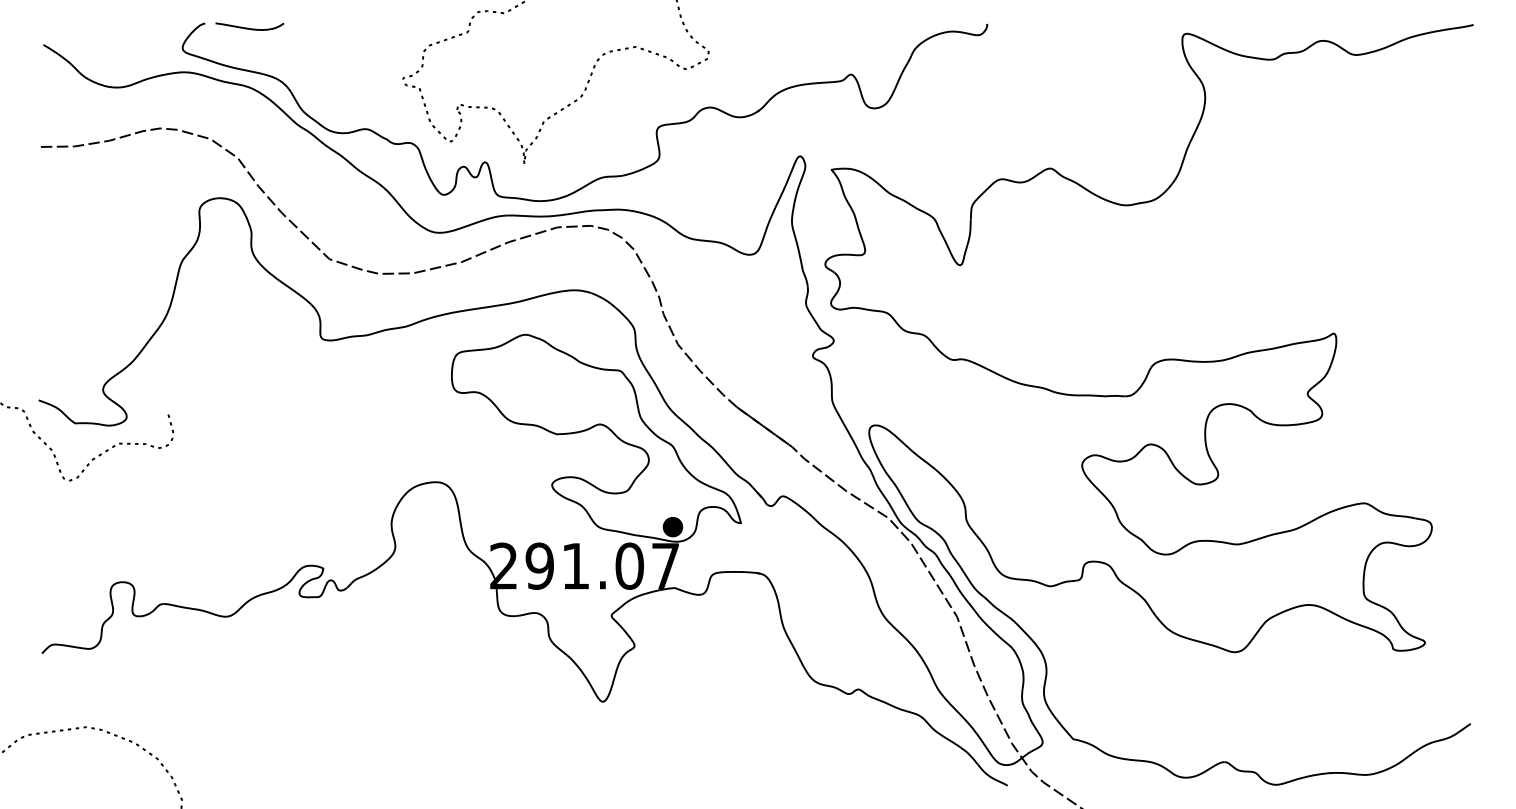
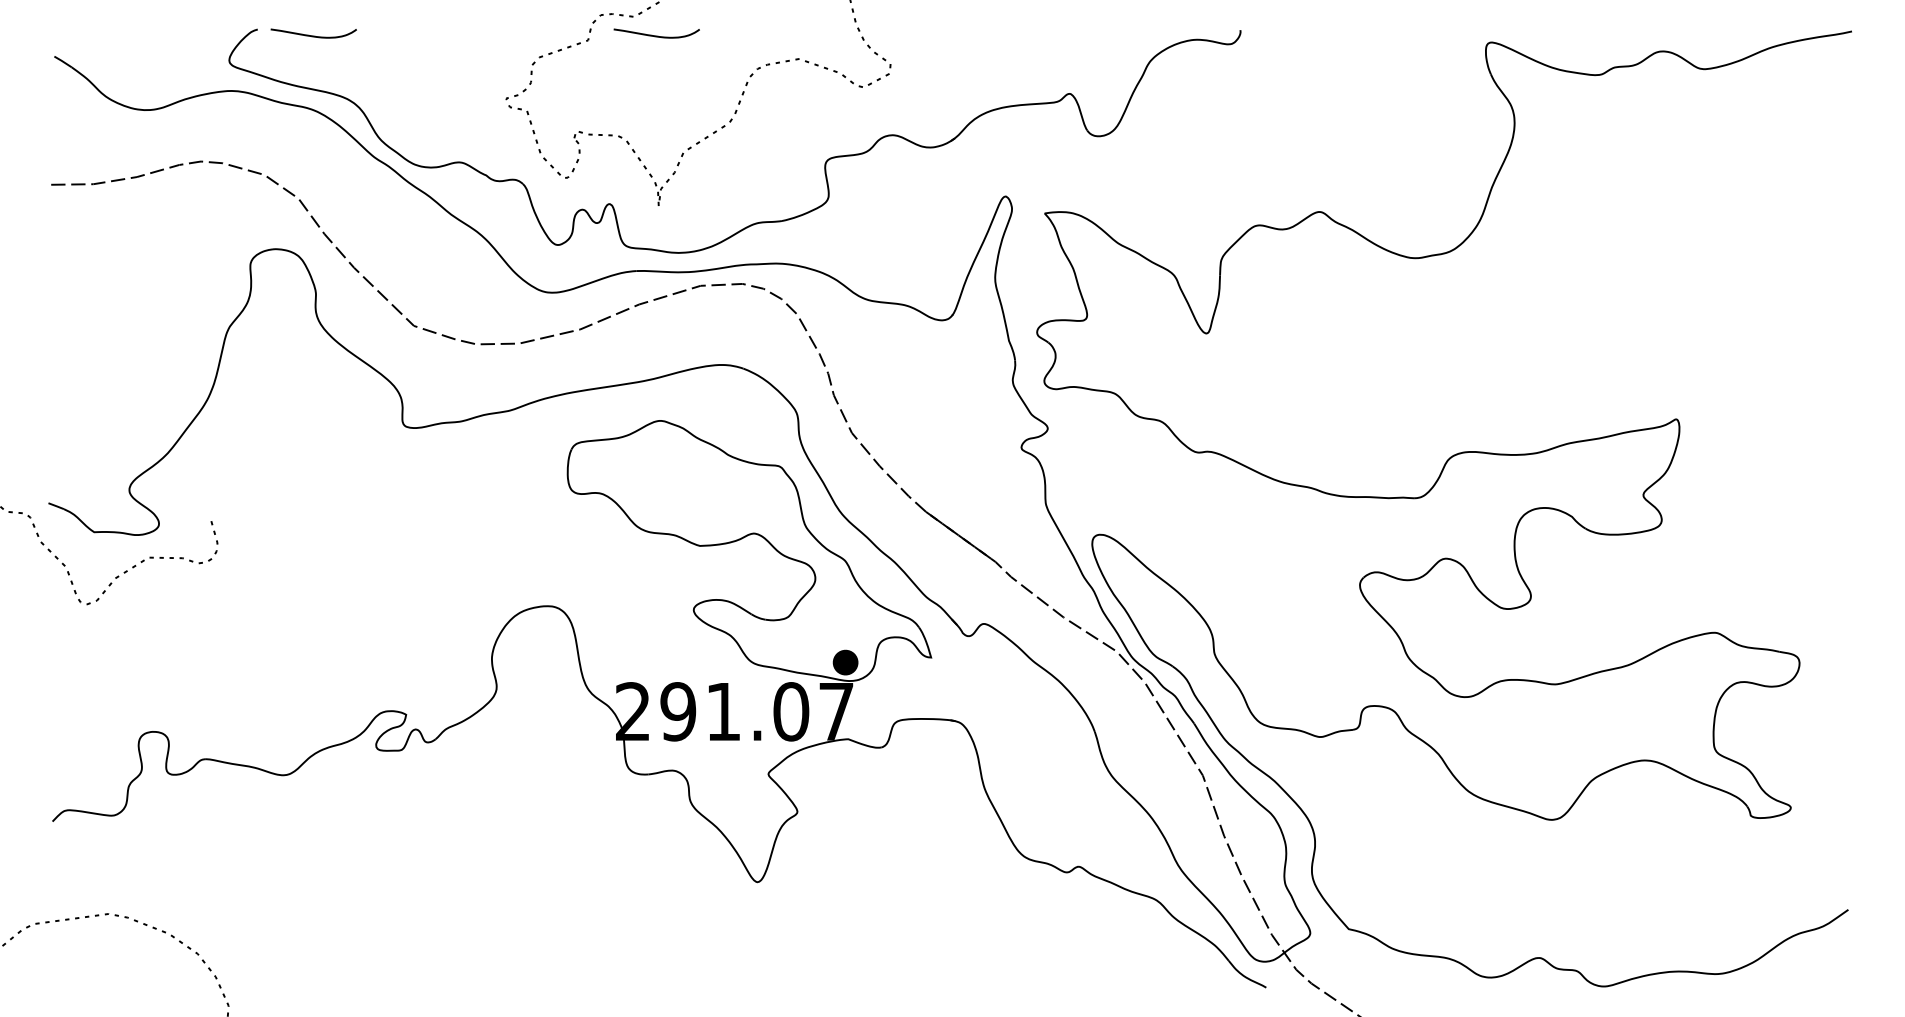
curve: (522, 28) -> (656, 35), added

